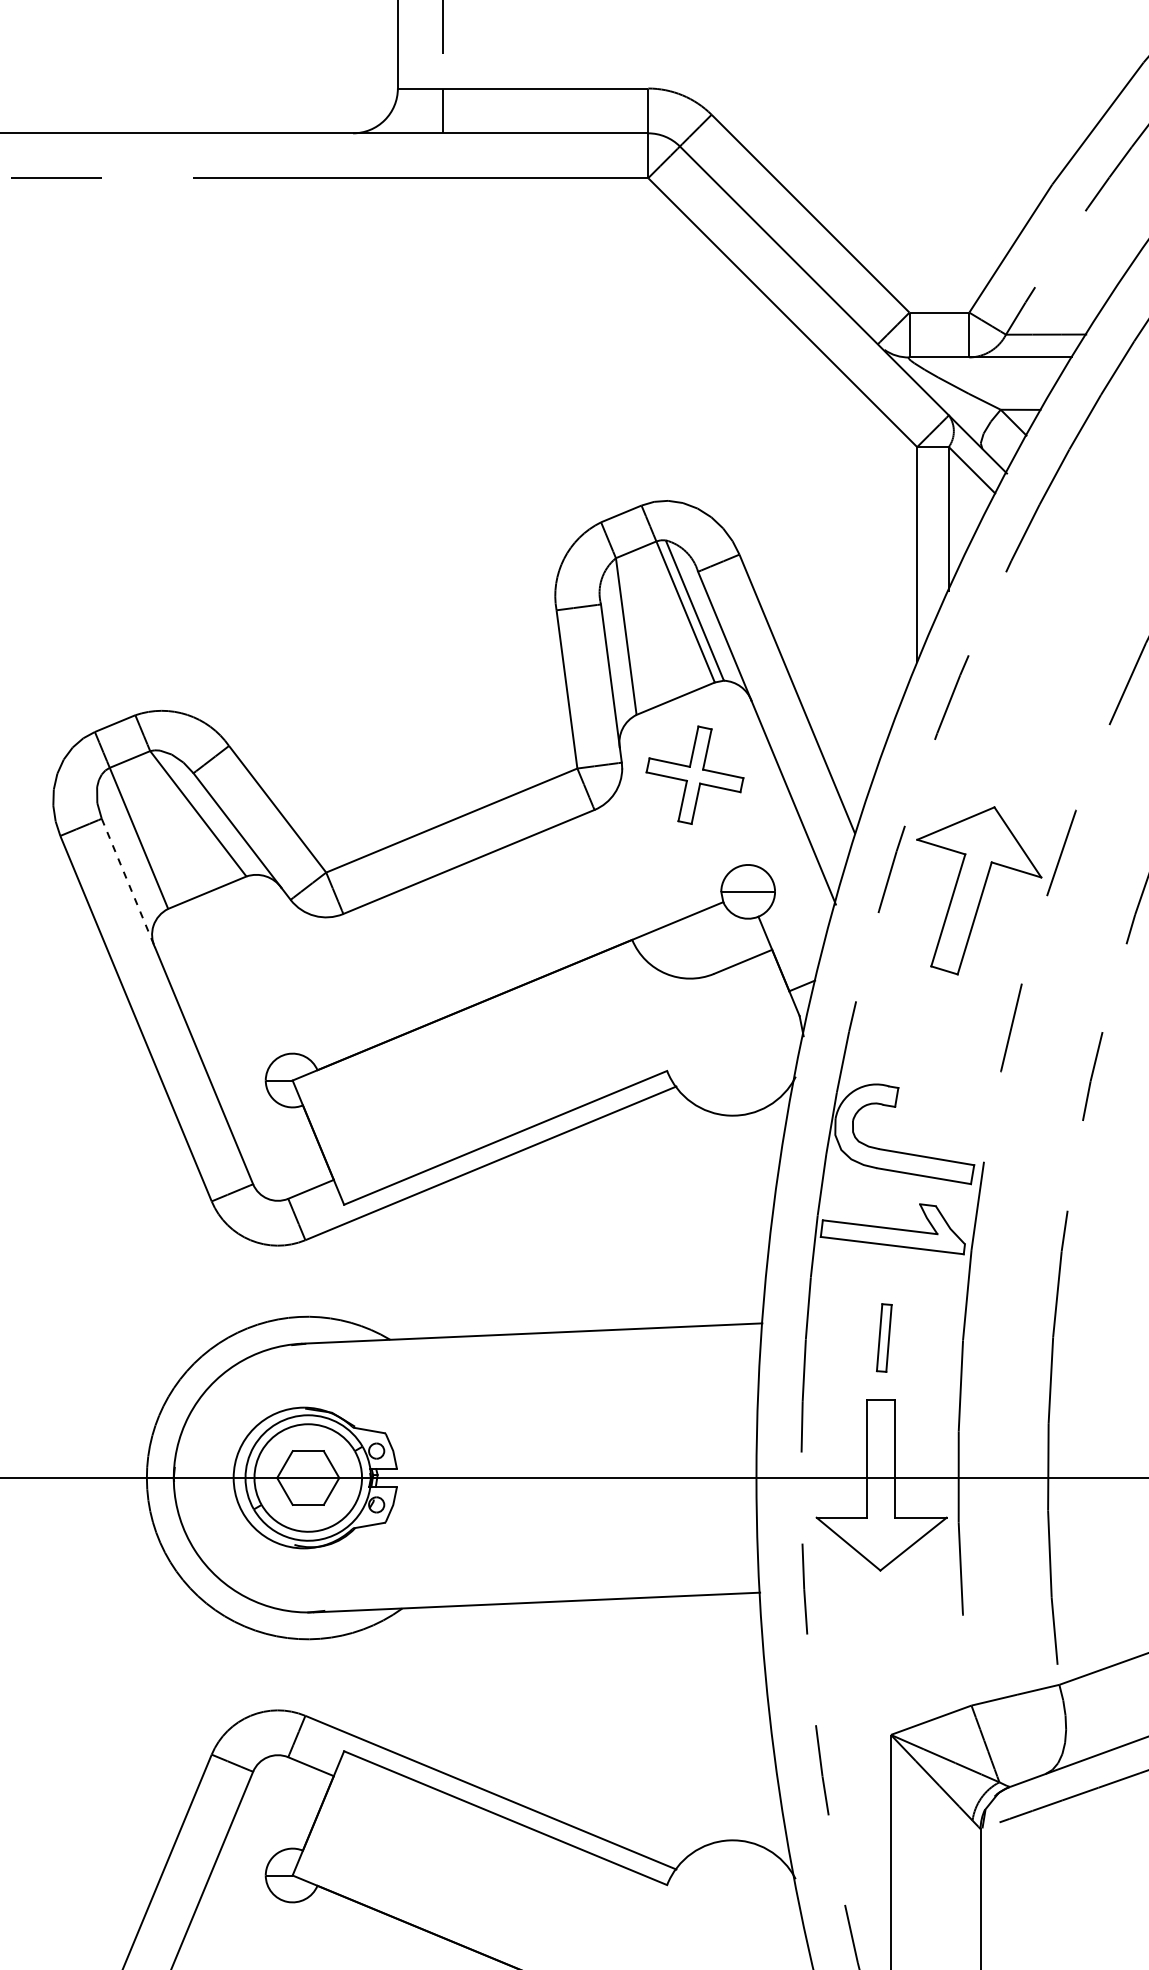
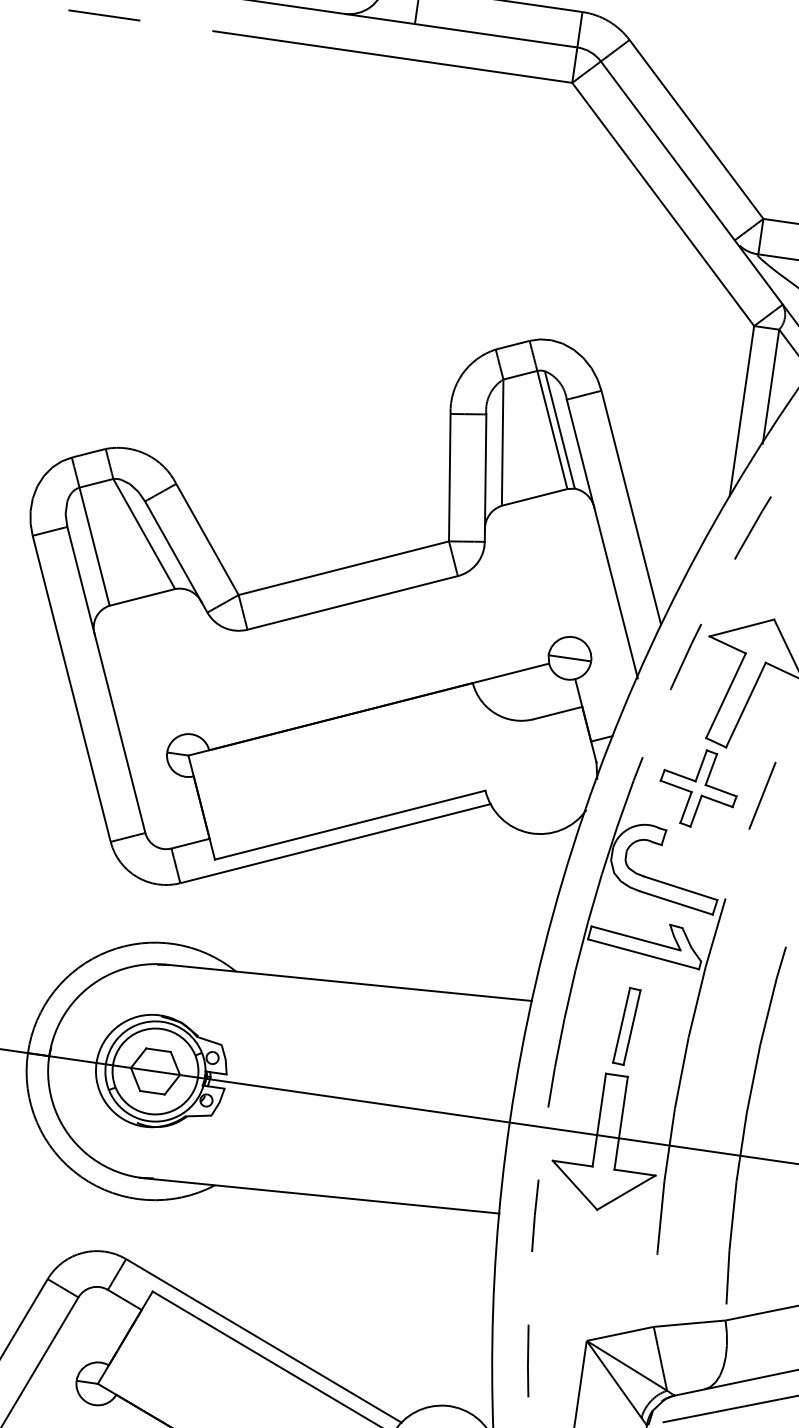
part: (694, 774) -> (698, 787), moved
line: (128, 883) -> (81, 581), dashed -> solid
part: (883, 1337) -> (626, 1025), size x1.43

